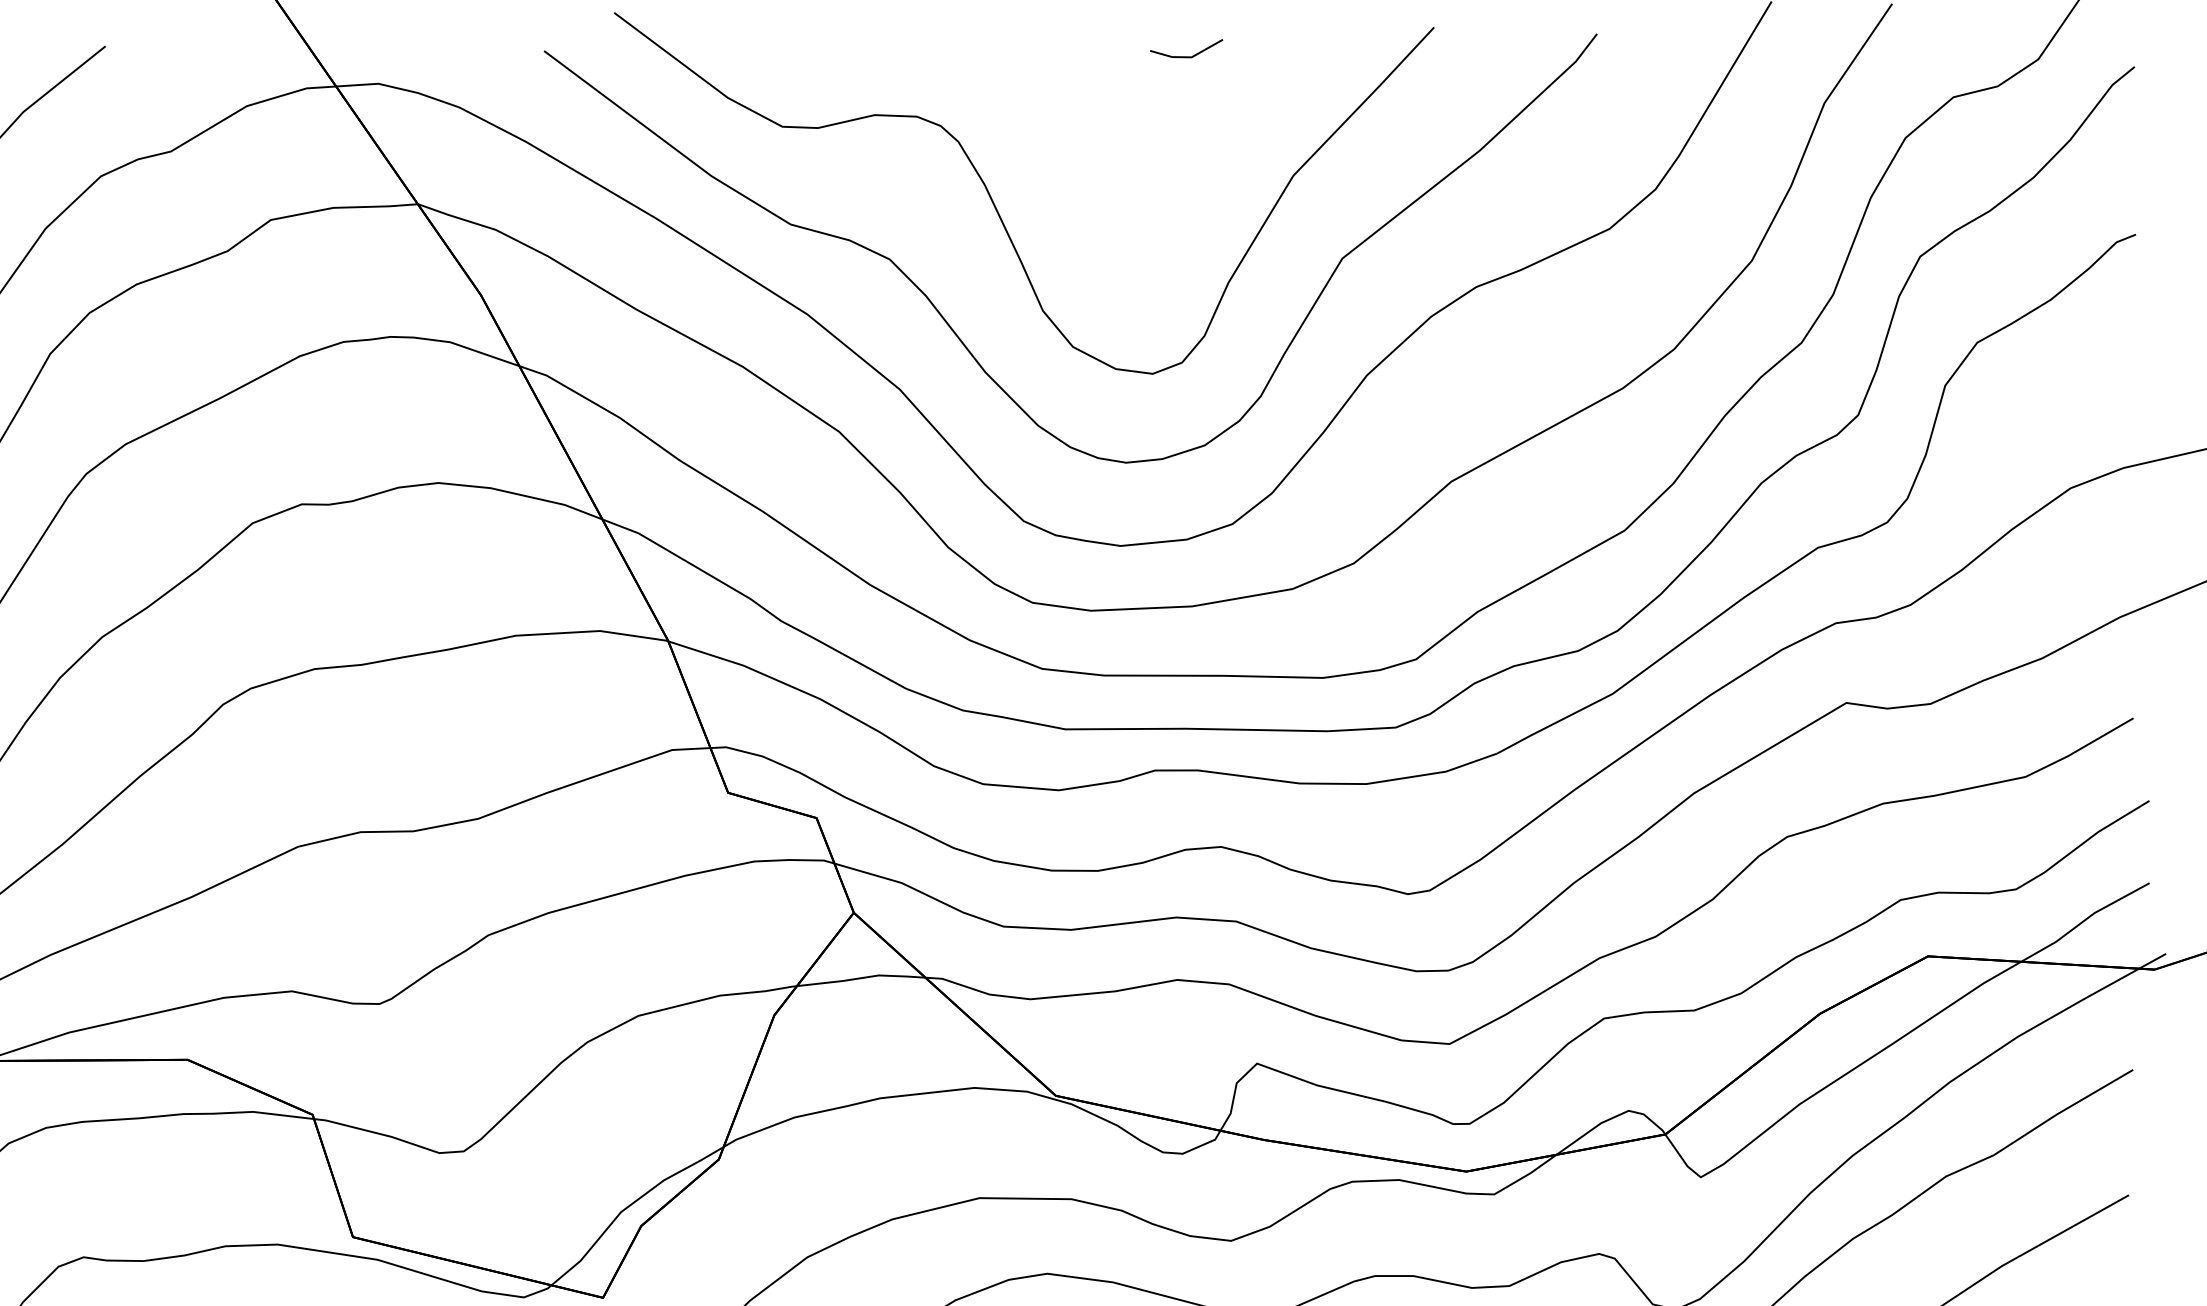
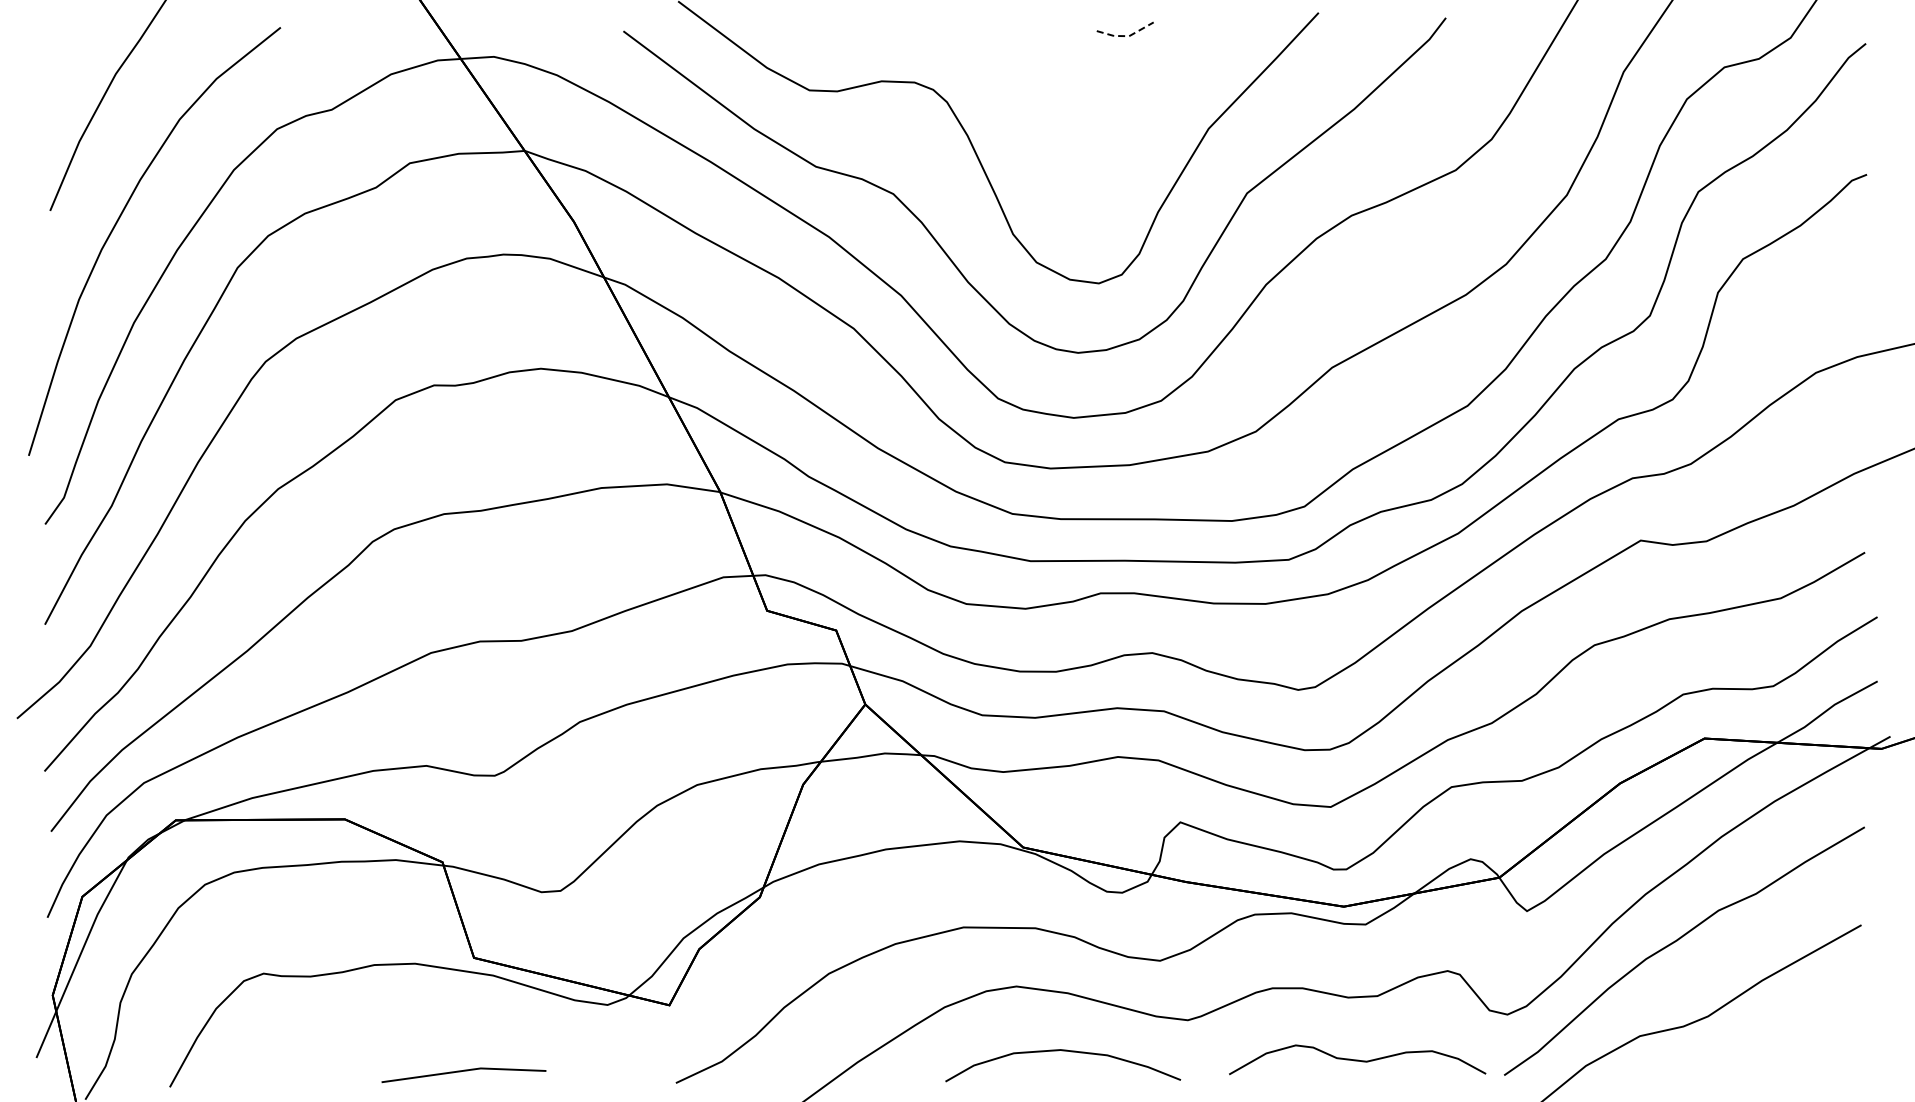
line: (1189, 57) -> (1127, 36), solid -> dashed

